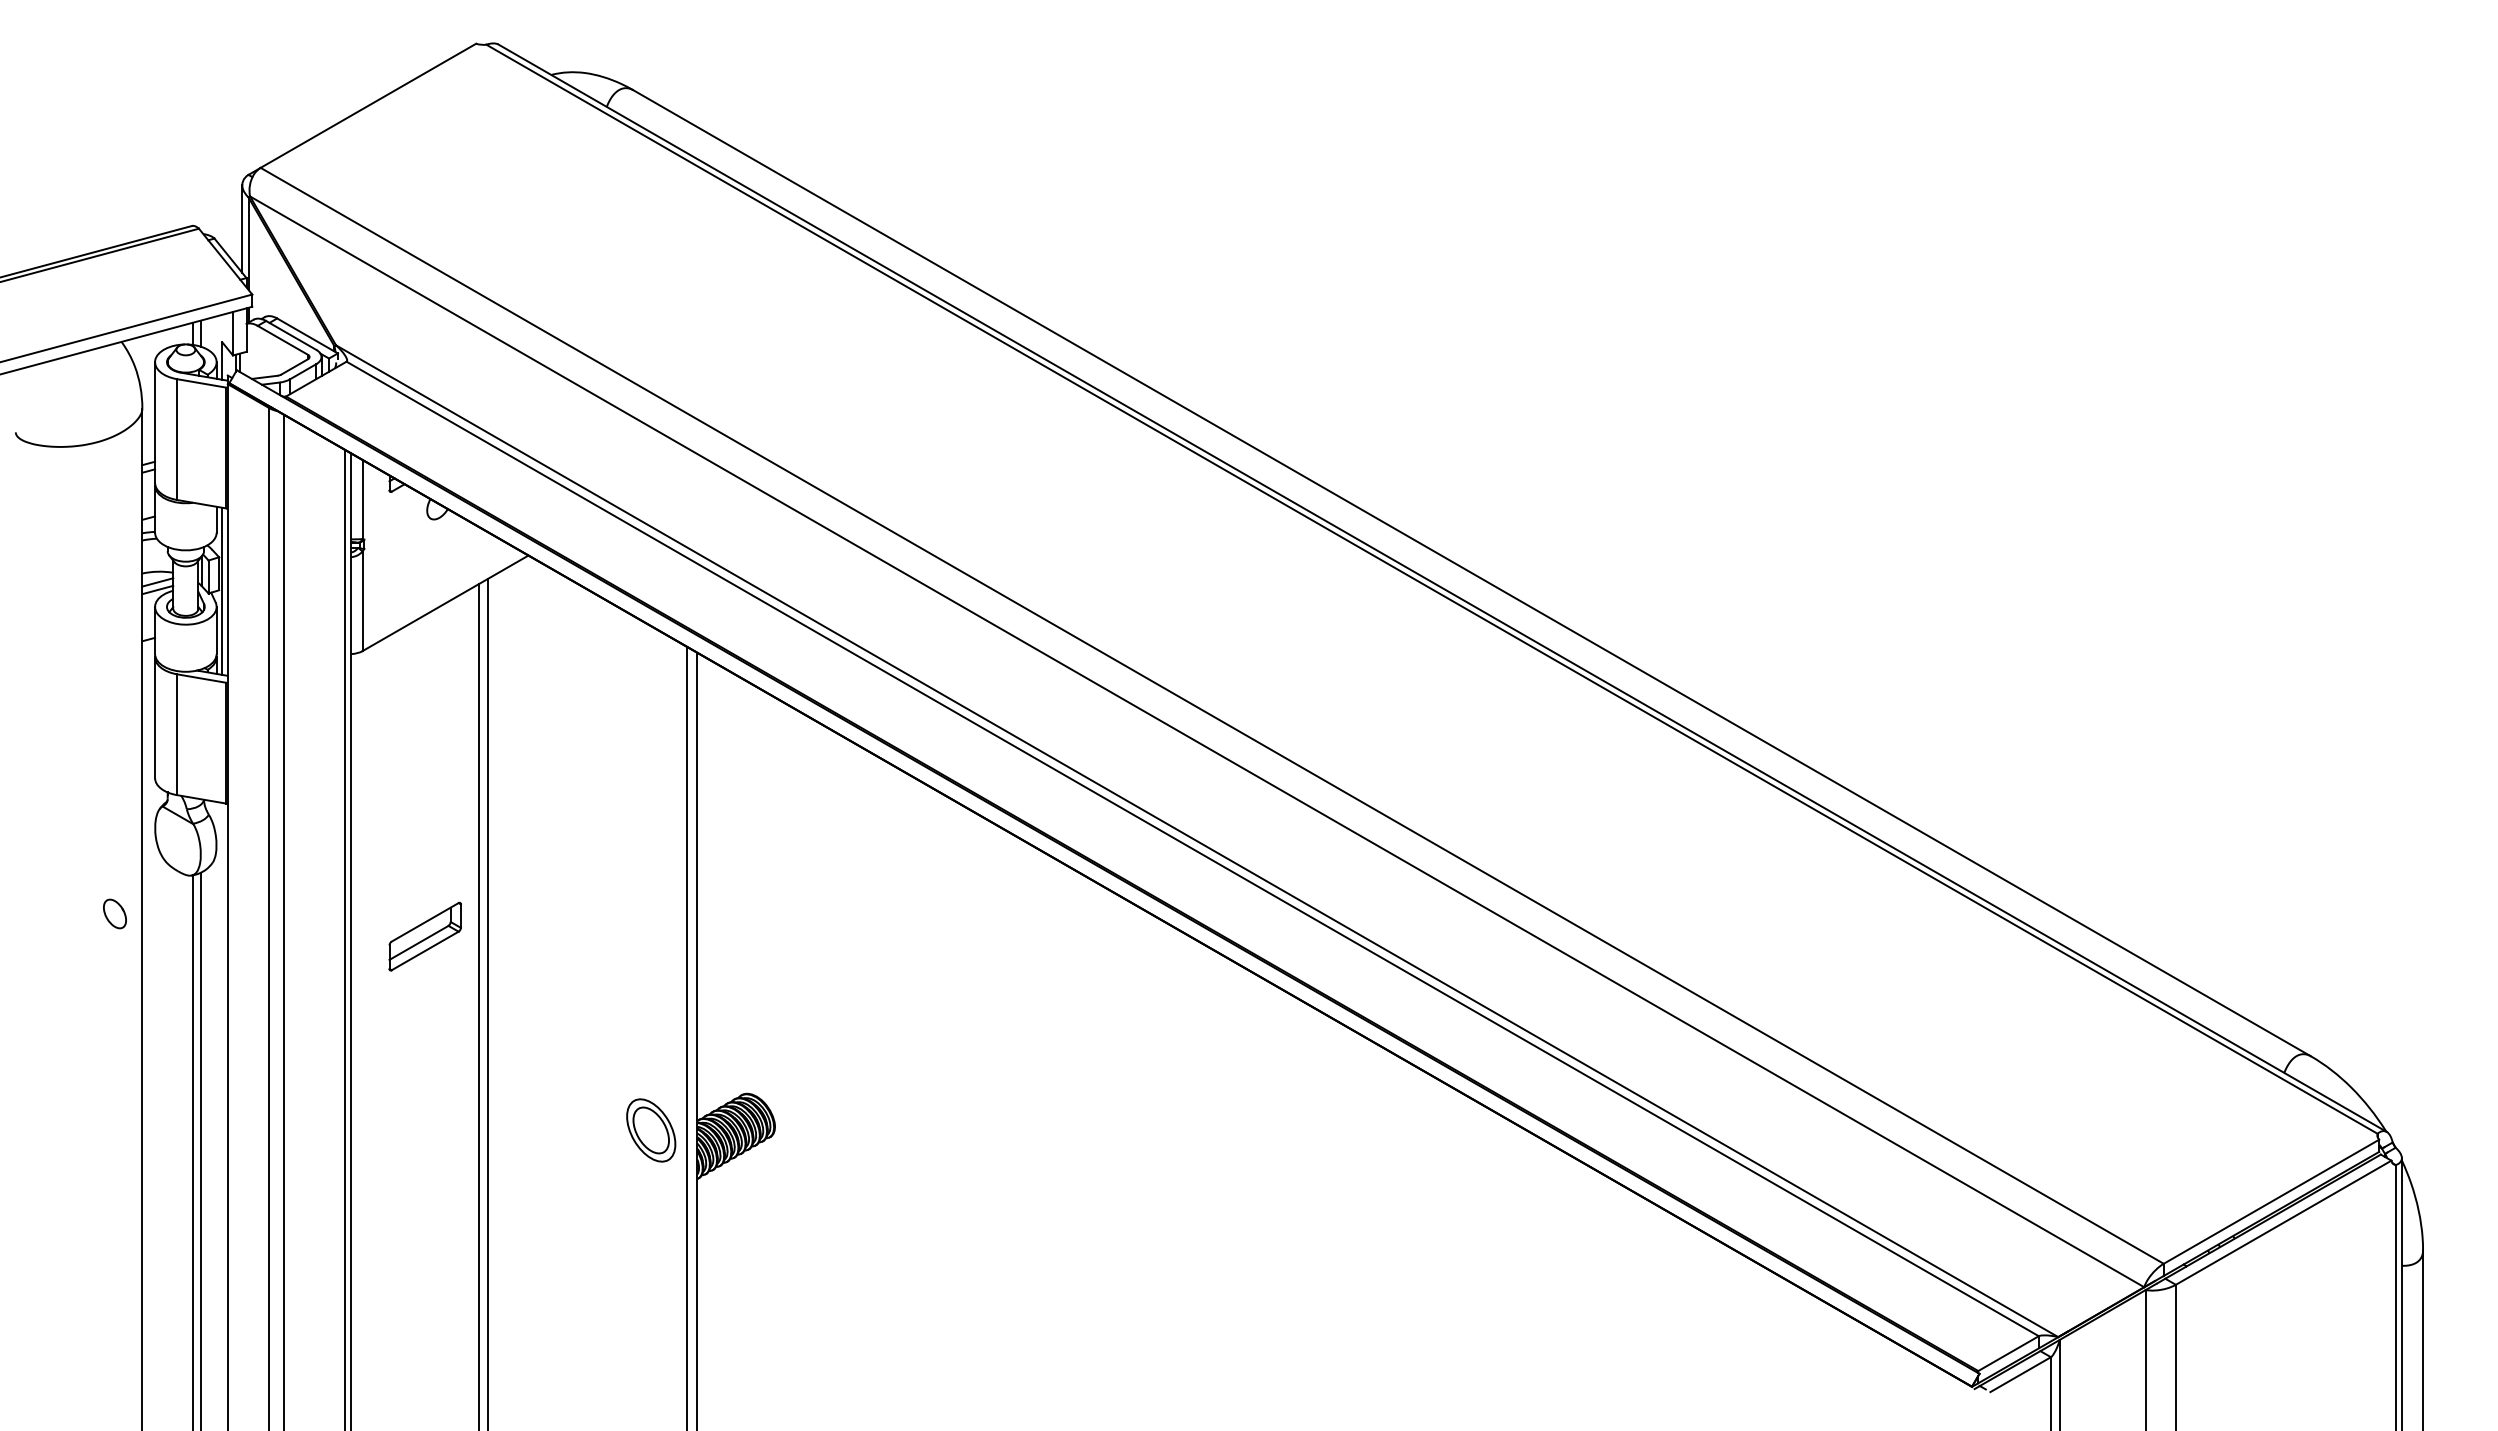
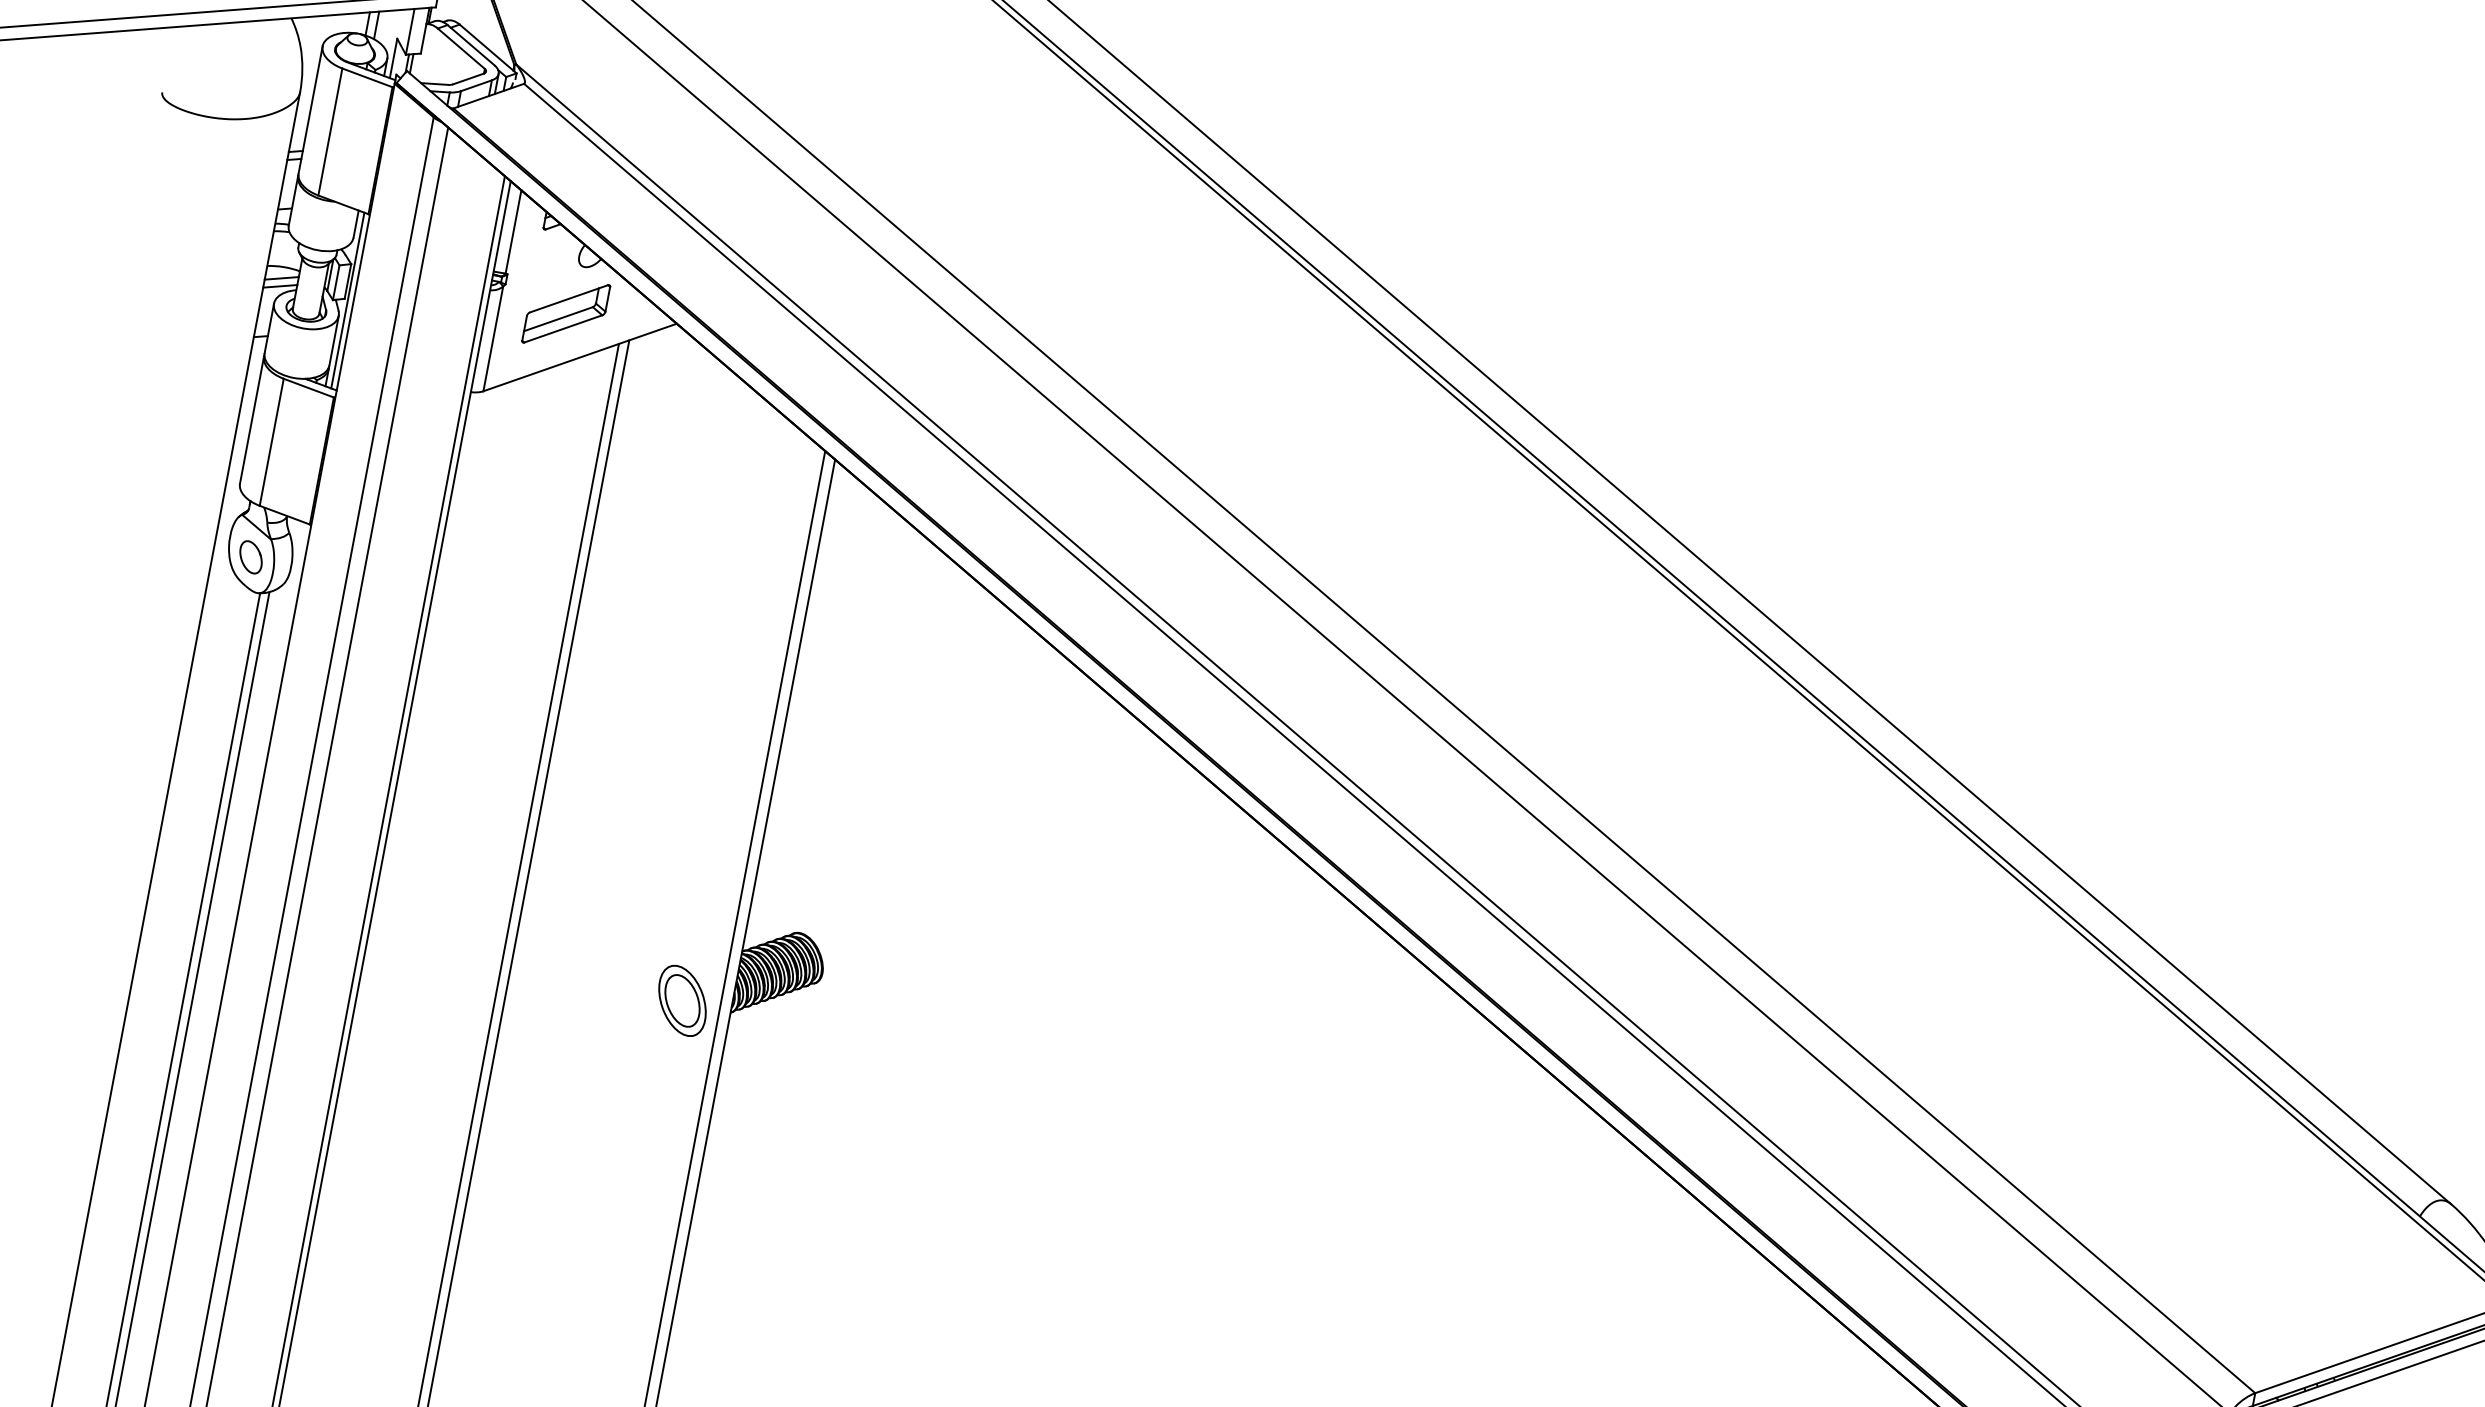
part: (114, 913) -> (250, 556), moved
part: (424, 936) -> (565, 313), moved
part: (651, 1130) -> (682, 1000), moved

